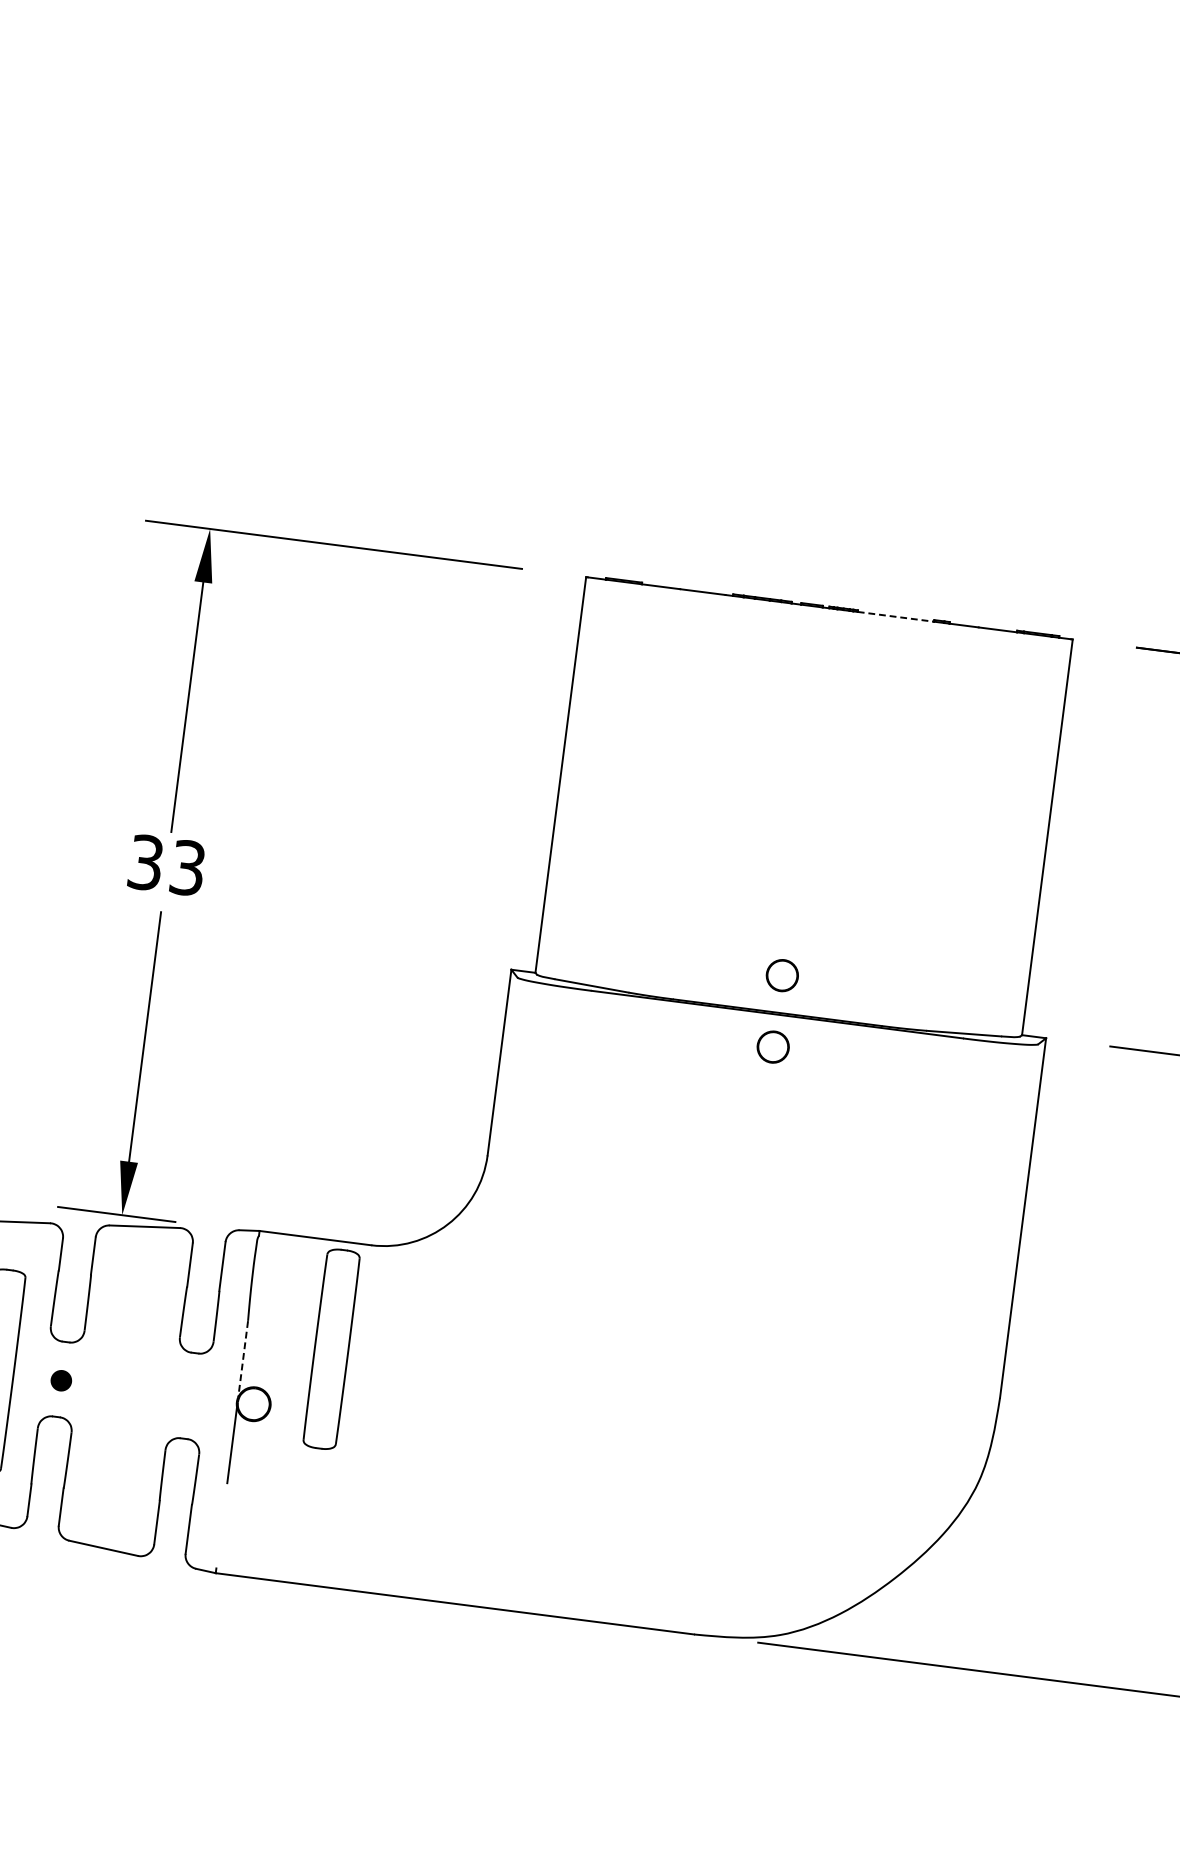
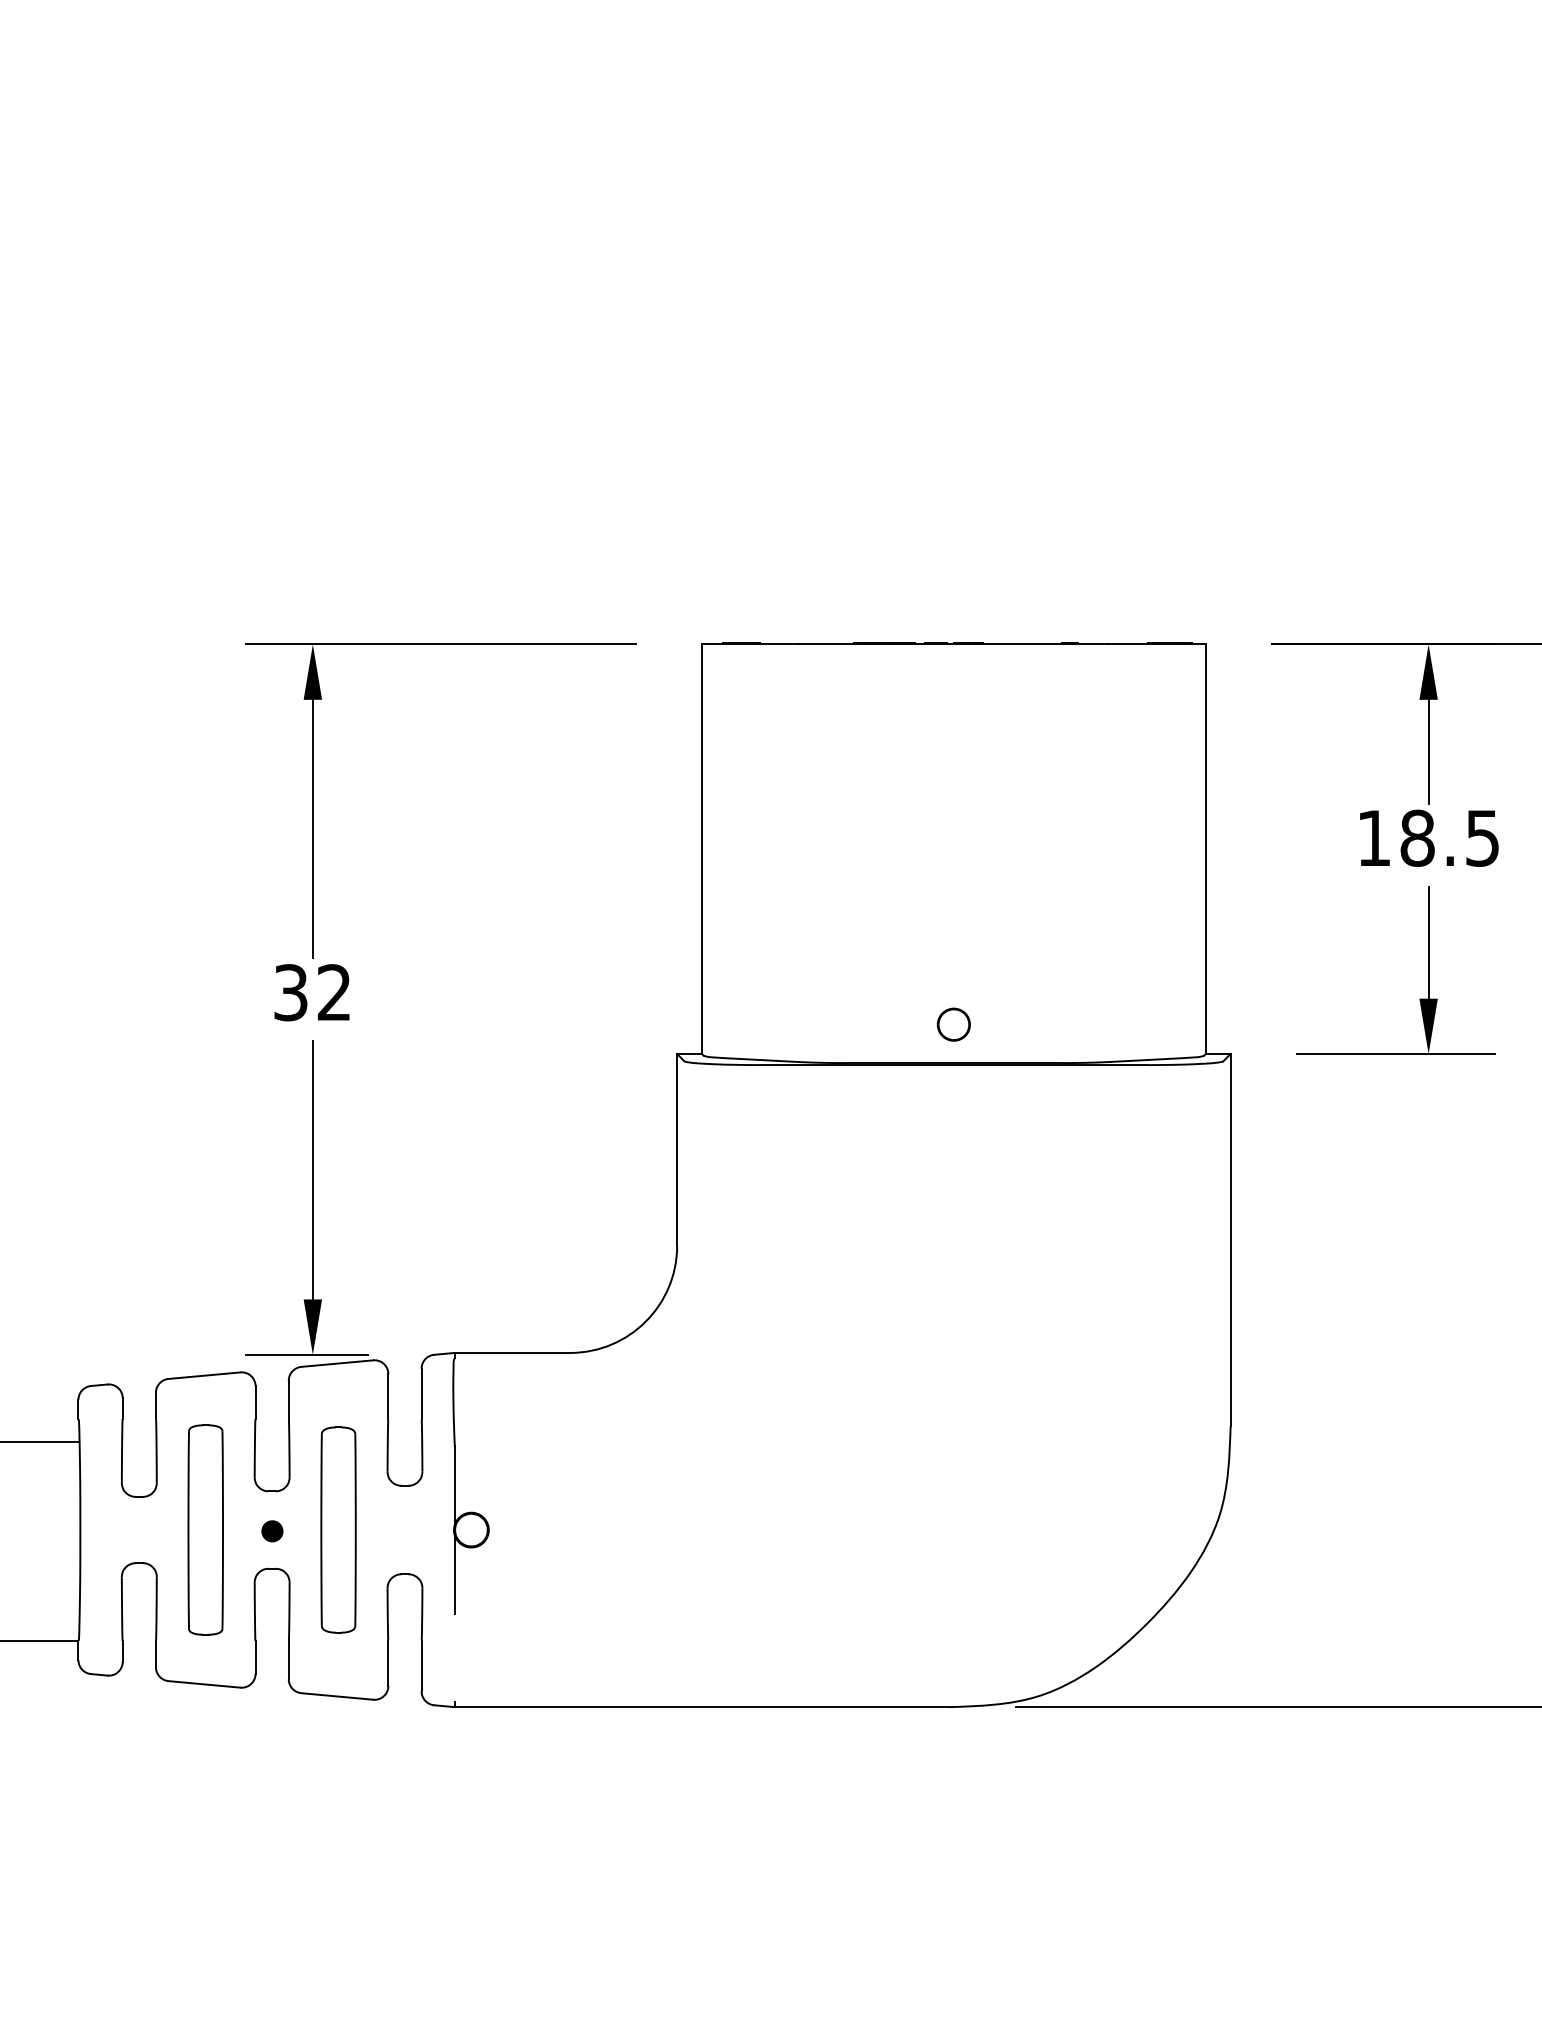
line: (895, 616) -> (1022, 644), dashed -> solid
text: (187, 867) -> (333, 992), 33 -> 32
circle: (772, 1046) -> (953, 1098), removed
part: (331, 1348) -> (338, 1529), moved
line: (242, 1359) -> (454, 1486), dashed -> solid

